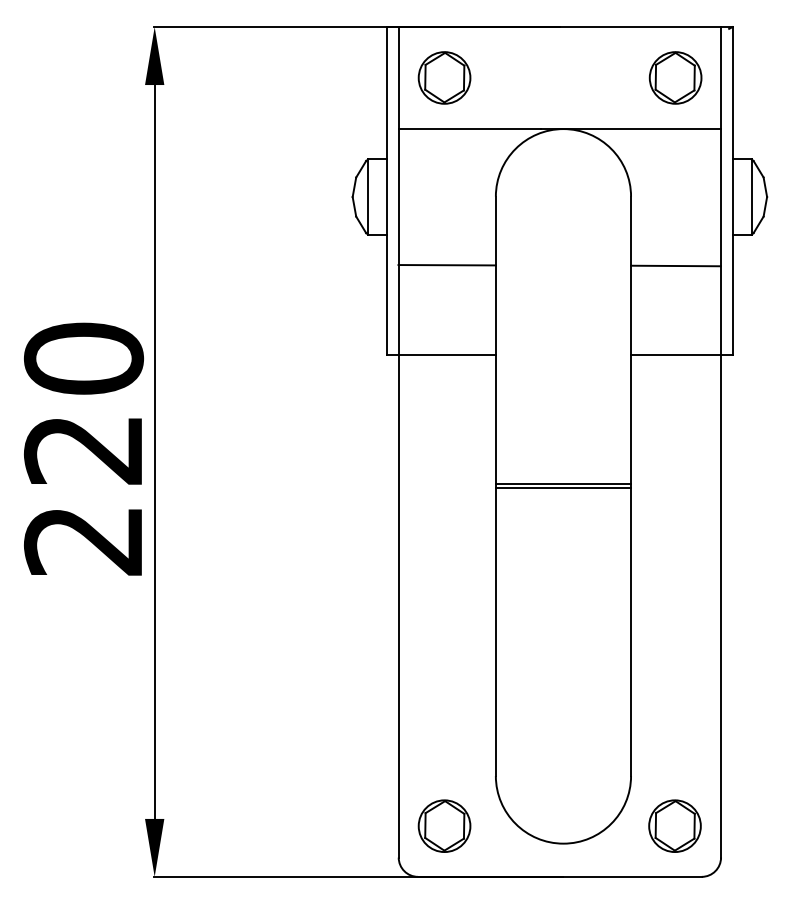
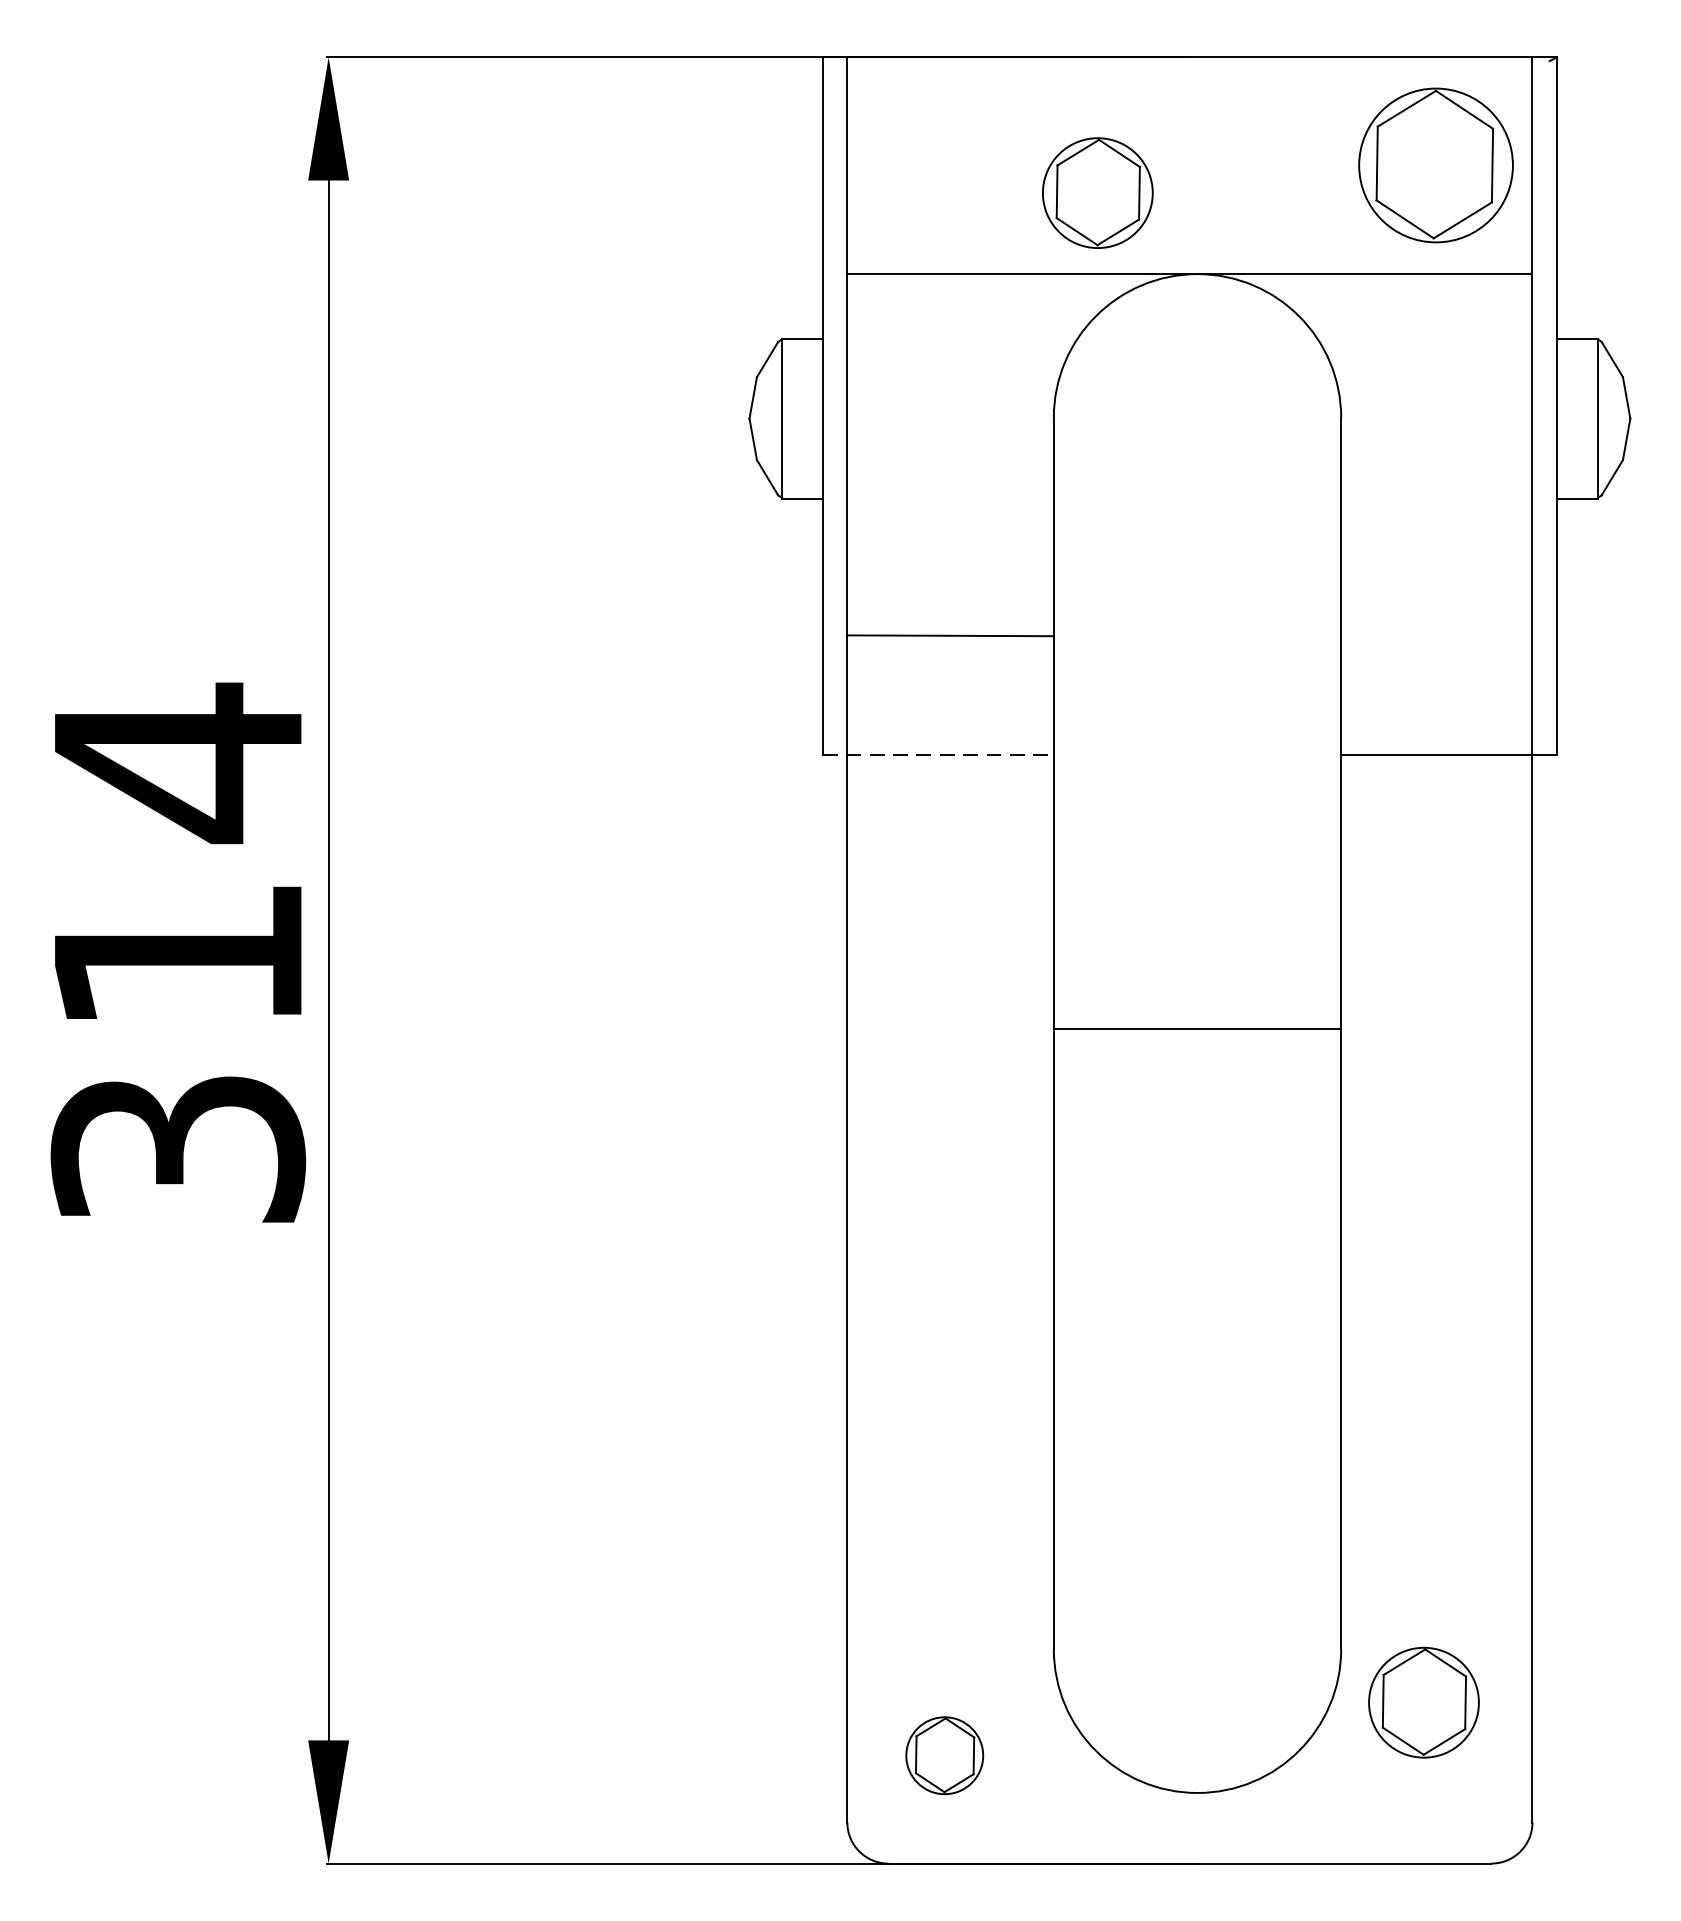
part: (444, 77) -> (1097, 192), moved
part: (675, 77) -> (1435, 164), size x1.4
line: (446, 265) -> (948, 636), moved
line: (675, 265) -> (1435, 564), removed
line: (442, 355) -> (940, 755), solid -> dashed
text: (83, 448) -> (177, 953), 220 -> 314
line: (563, 488) -> (1197, 1038), removed
part: (444, 825) -> (944, 1754), size x0.7
part: (674, 825) -> (1422, 1701), moved

